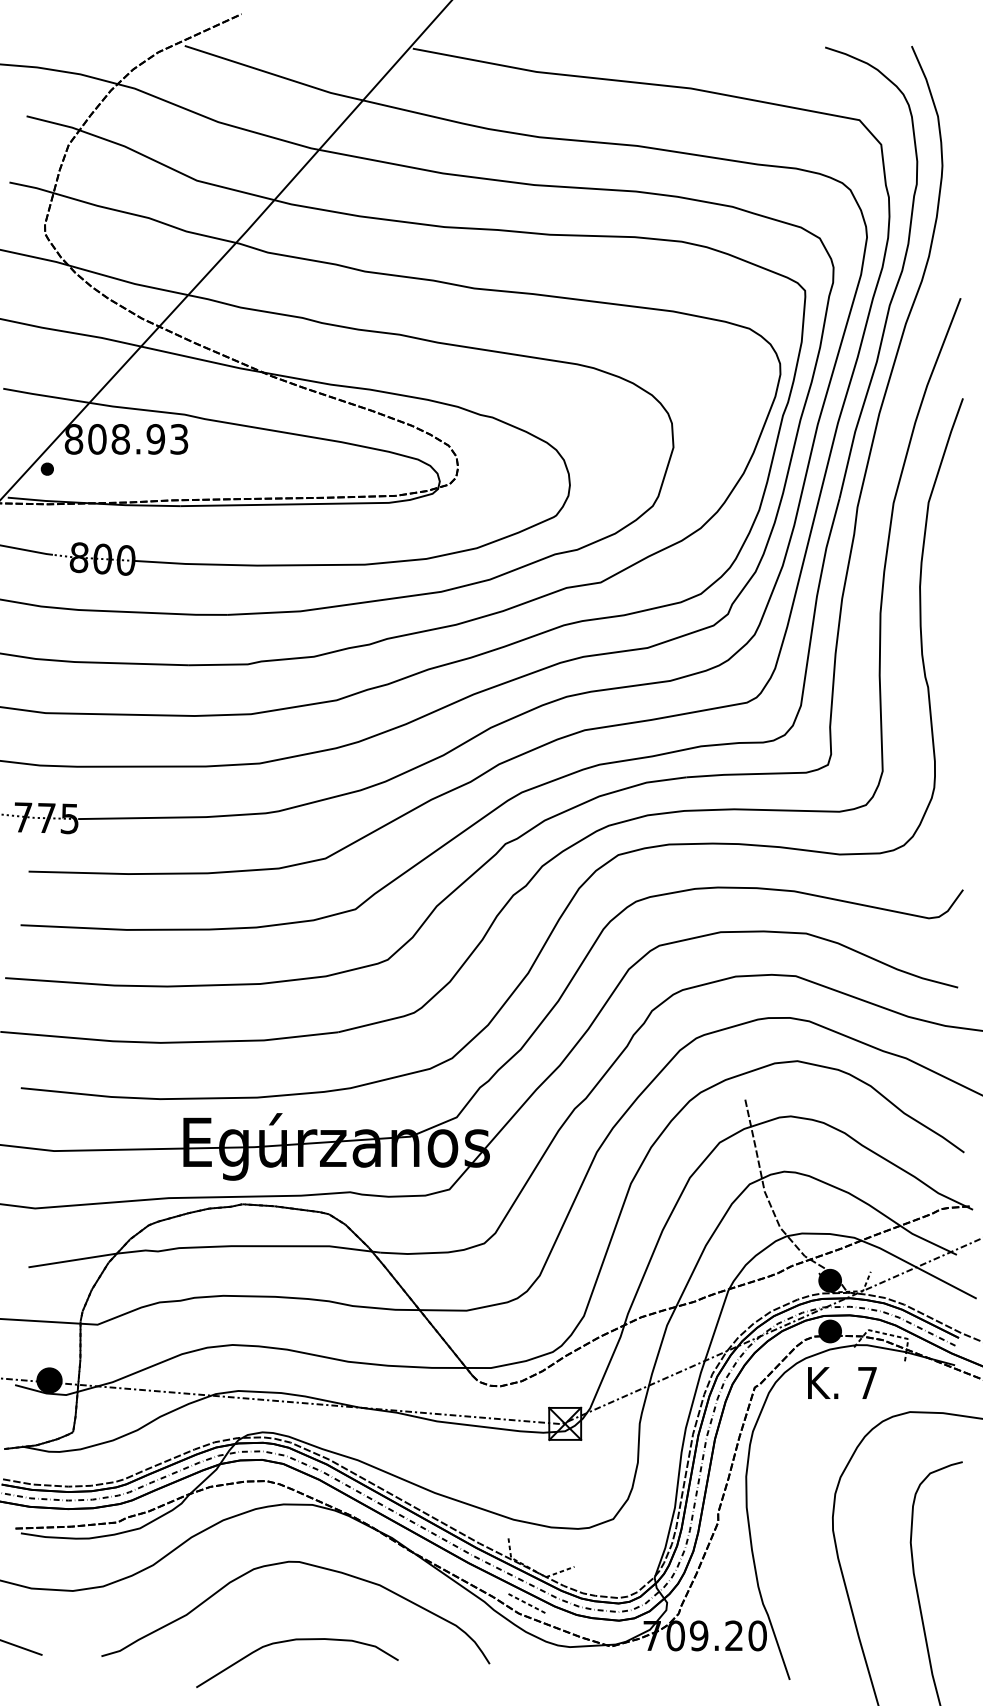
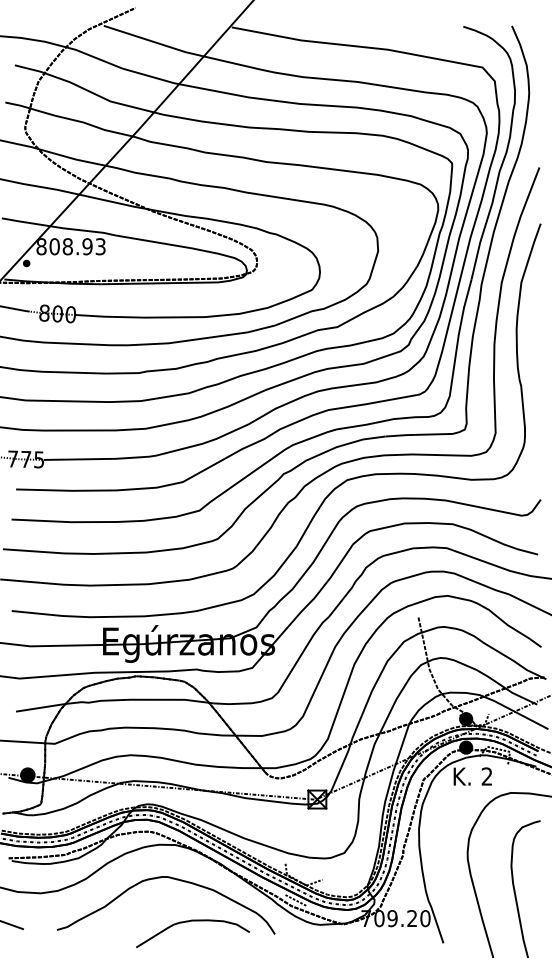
text: (866, 1382) -> (486, 776), 7 -> 2
curve: (298, 1641) -> (193, 921), moved

